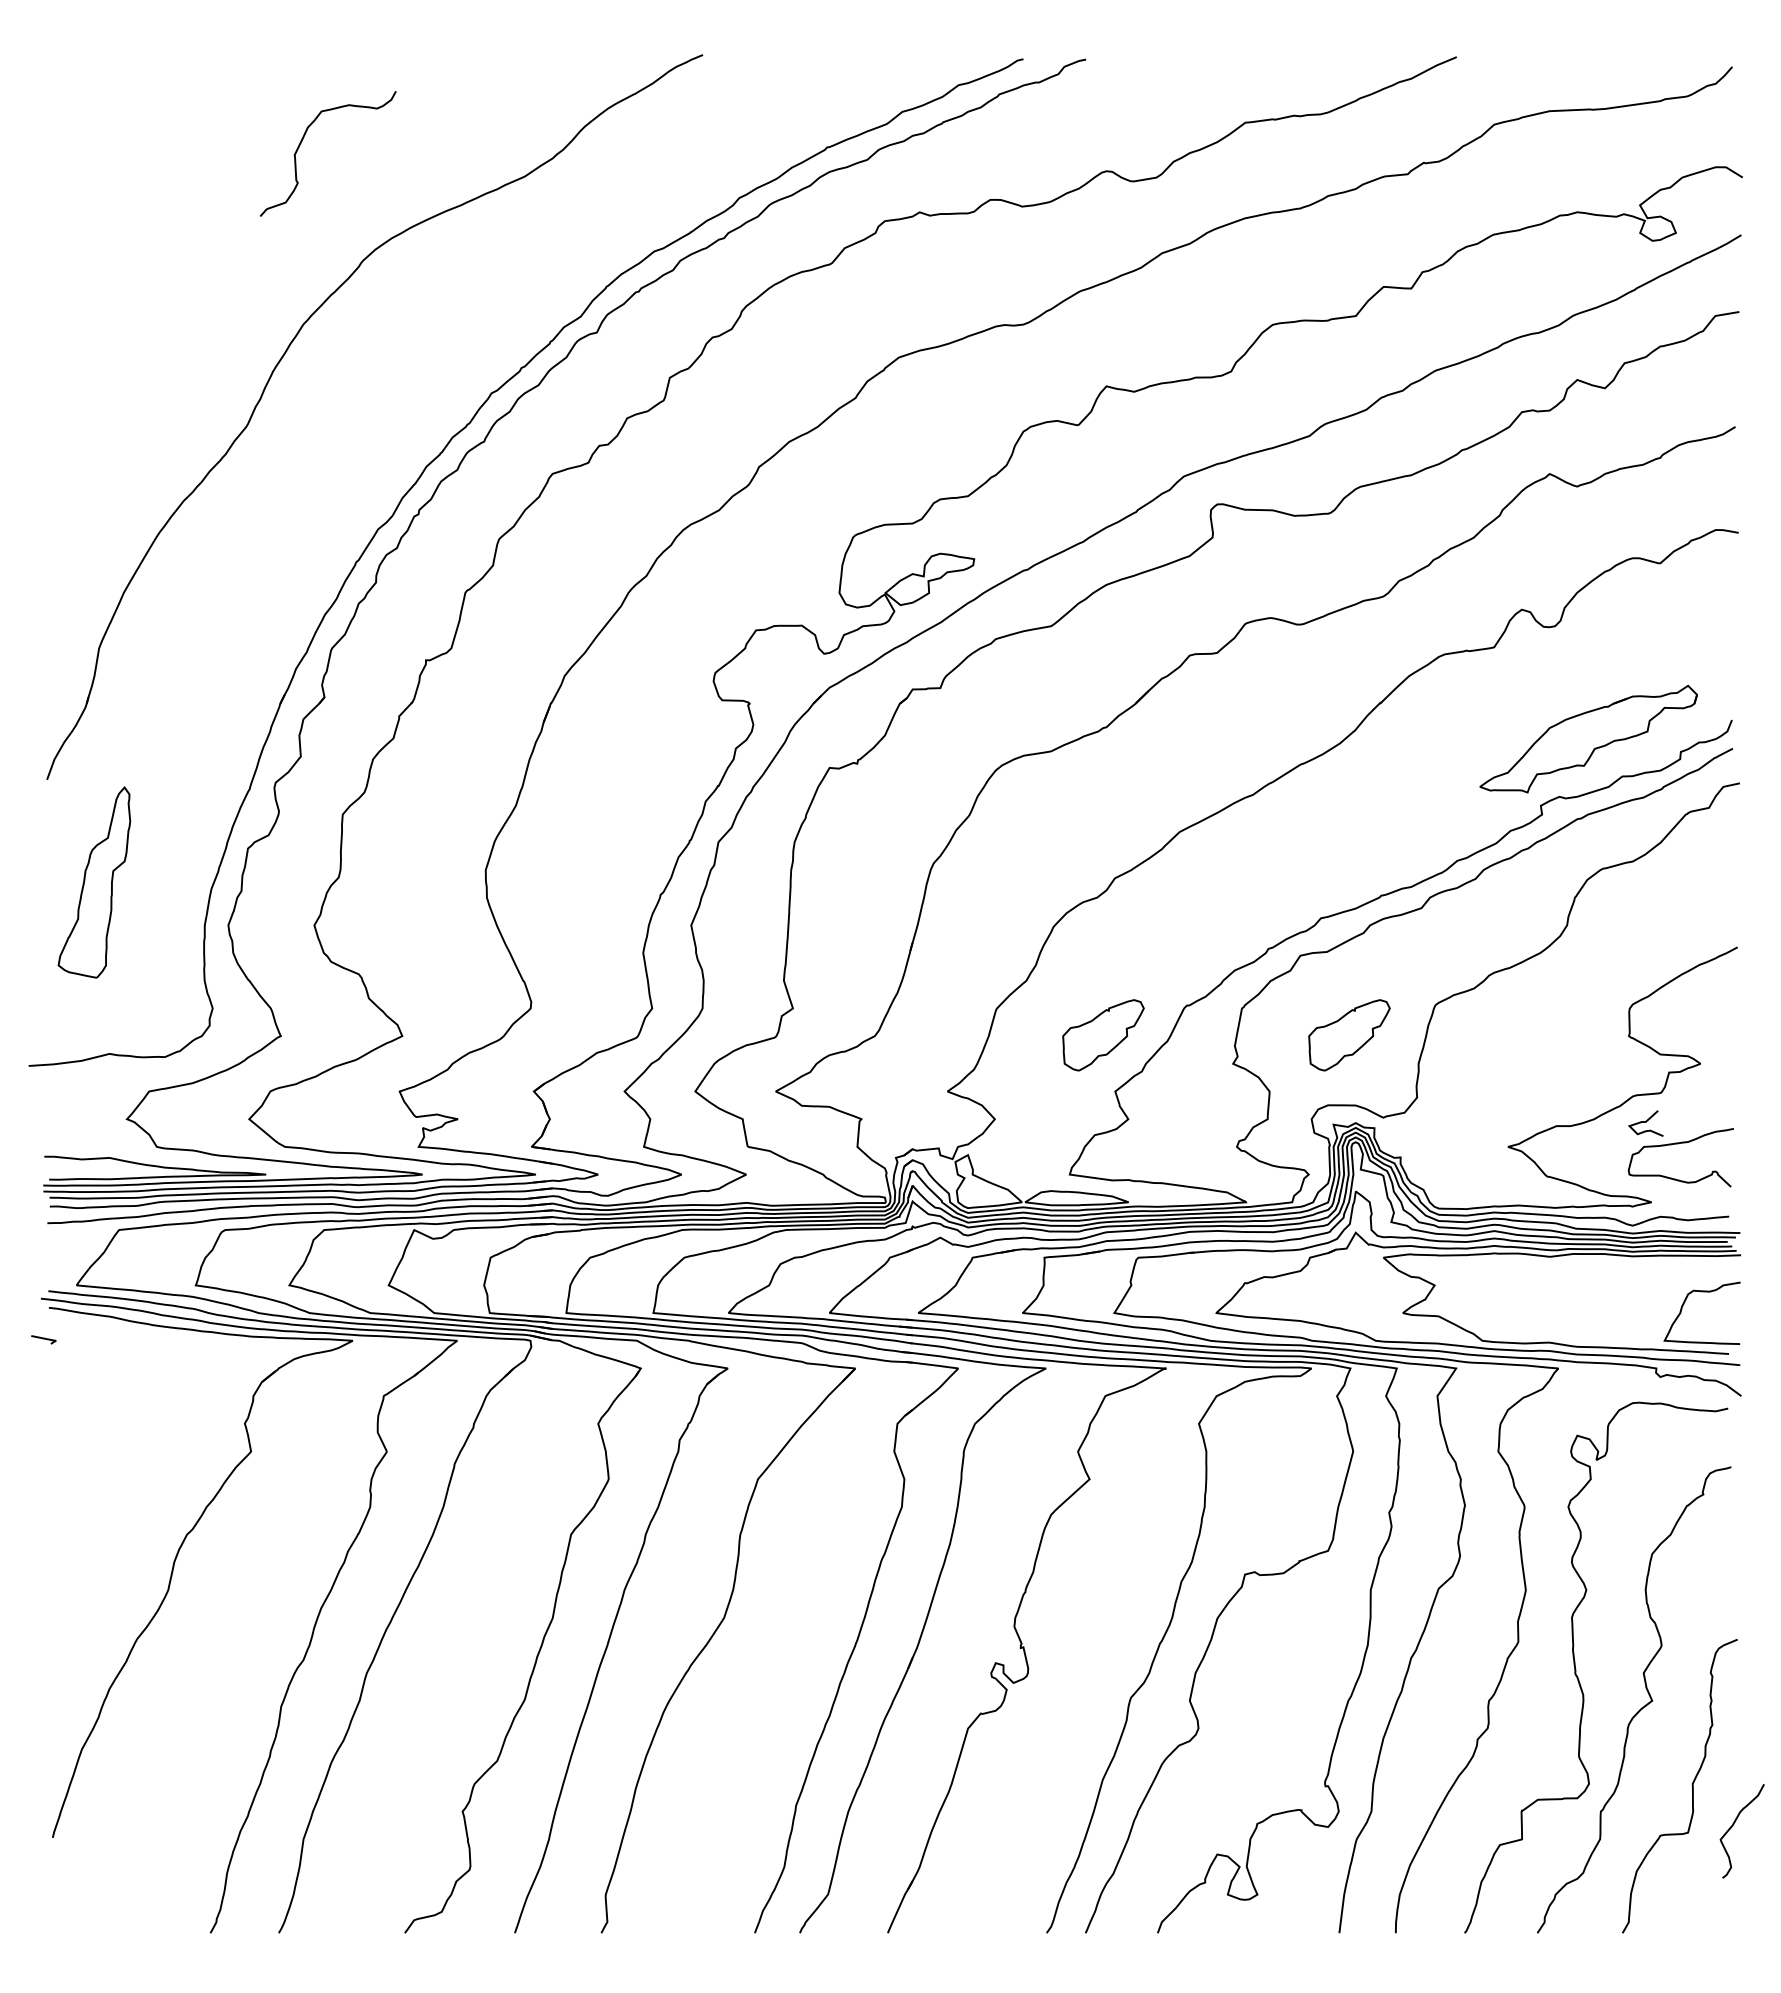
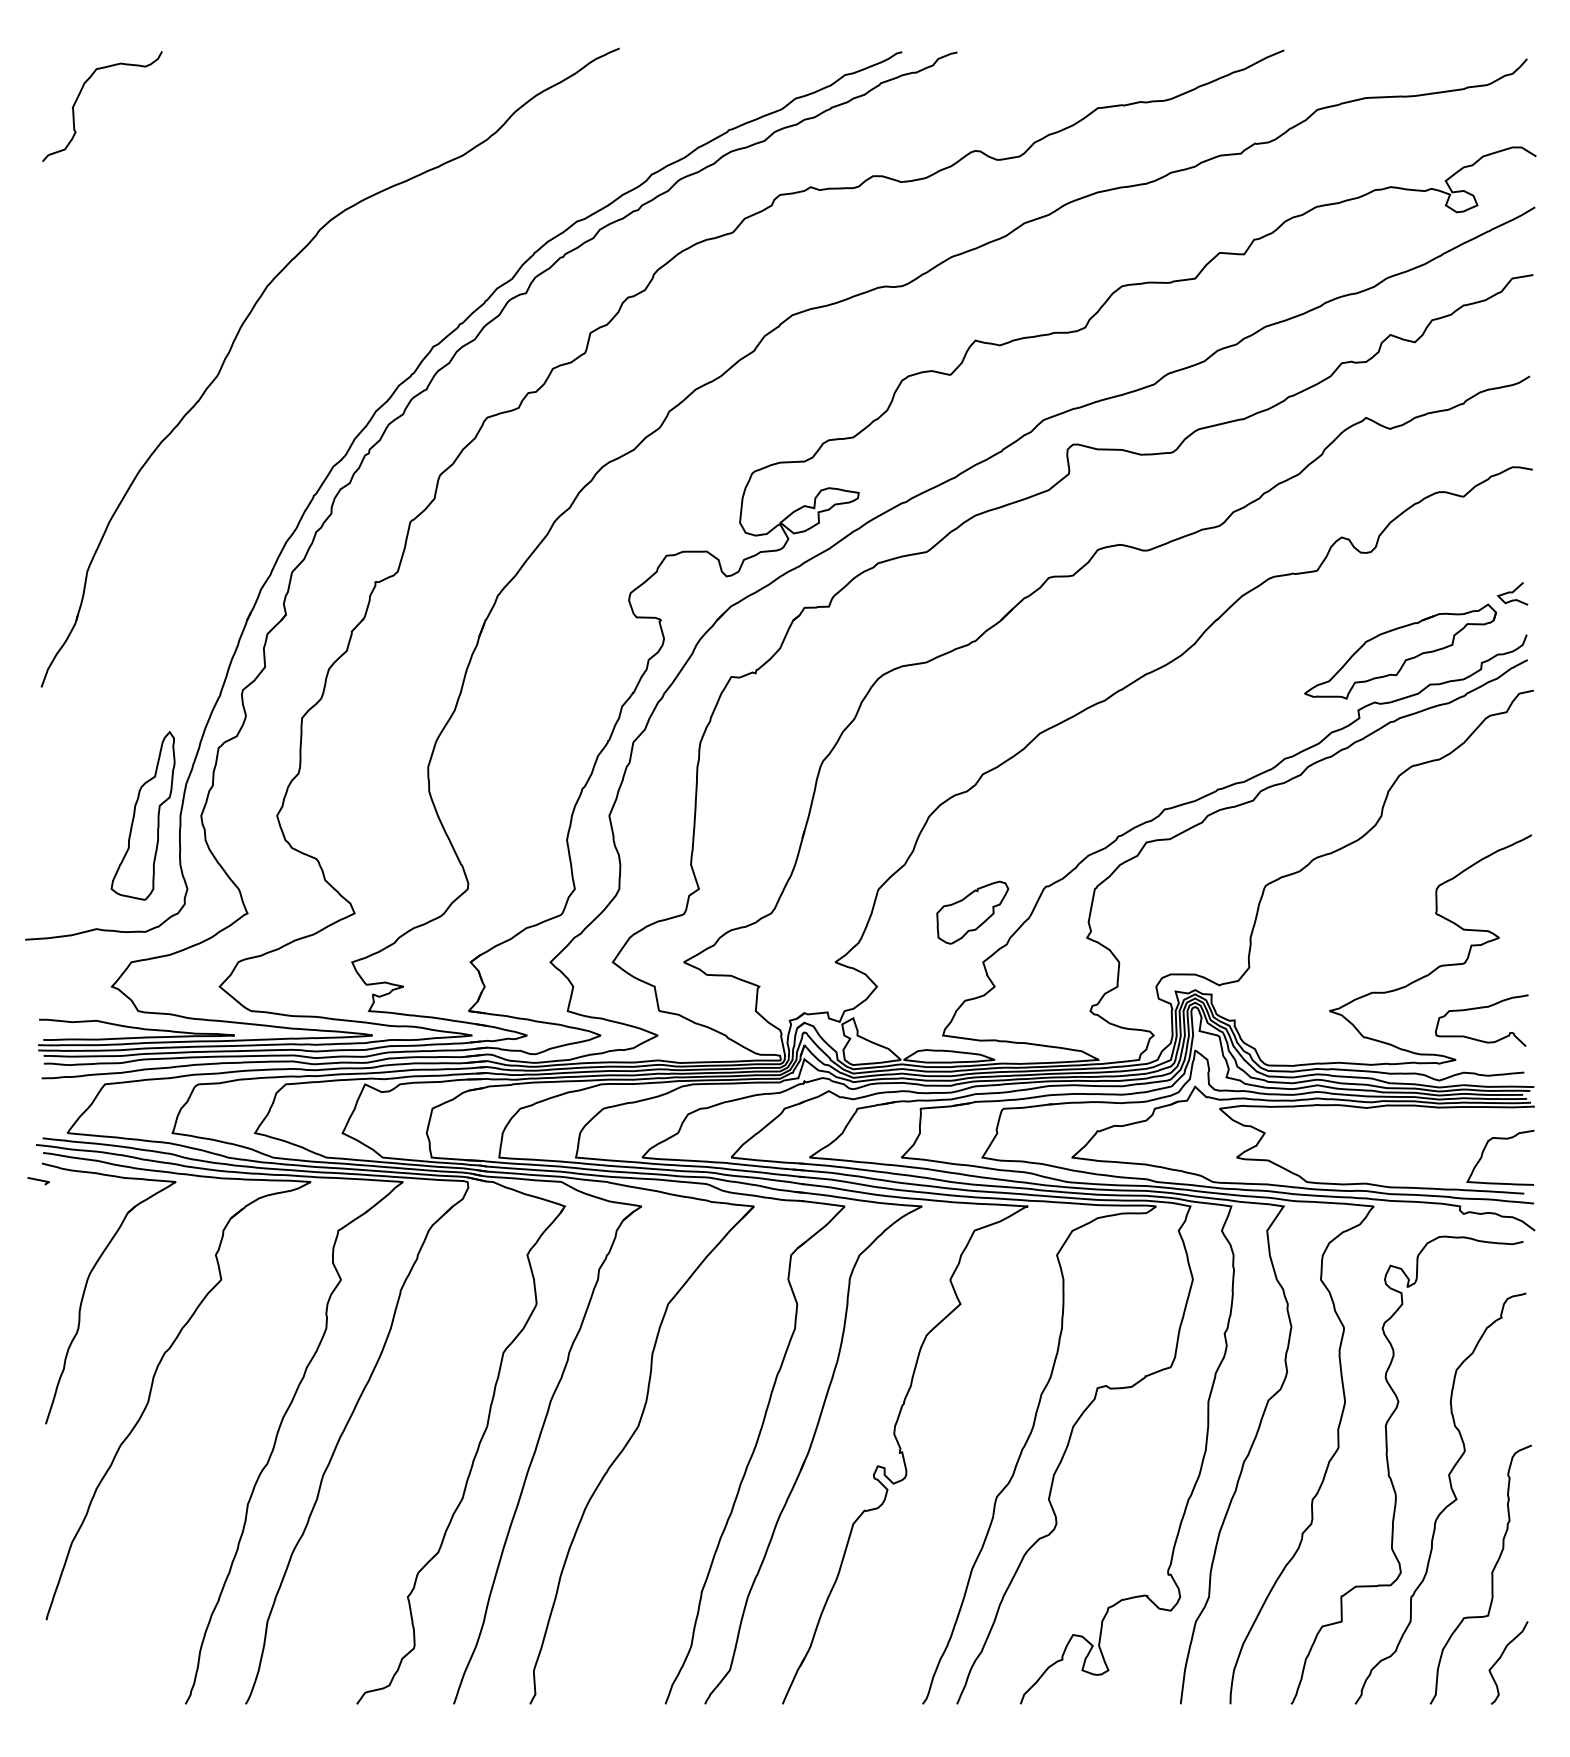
curve: (302, 141) -> (79, 95), moved
part: (94, 882) -> (143, 815), moved
part: (1349, 1035) -> (1189, 912), removed
curve: (1645, 1122) -> (1512, 592), moved
part: (98, 1459) -> (86, 1286), added
curve: (1733, 1826) -> (1500, 1658), moved

